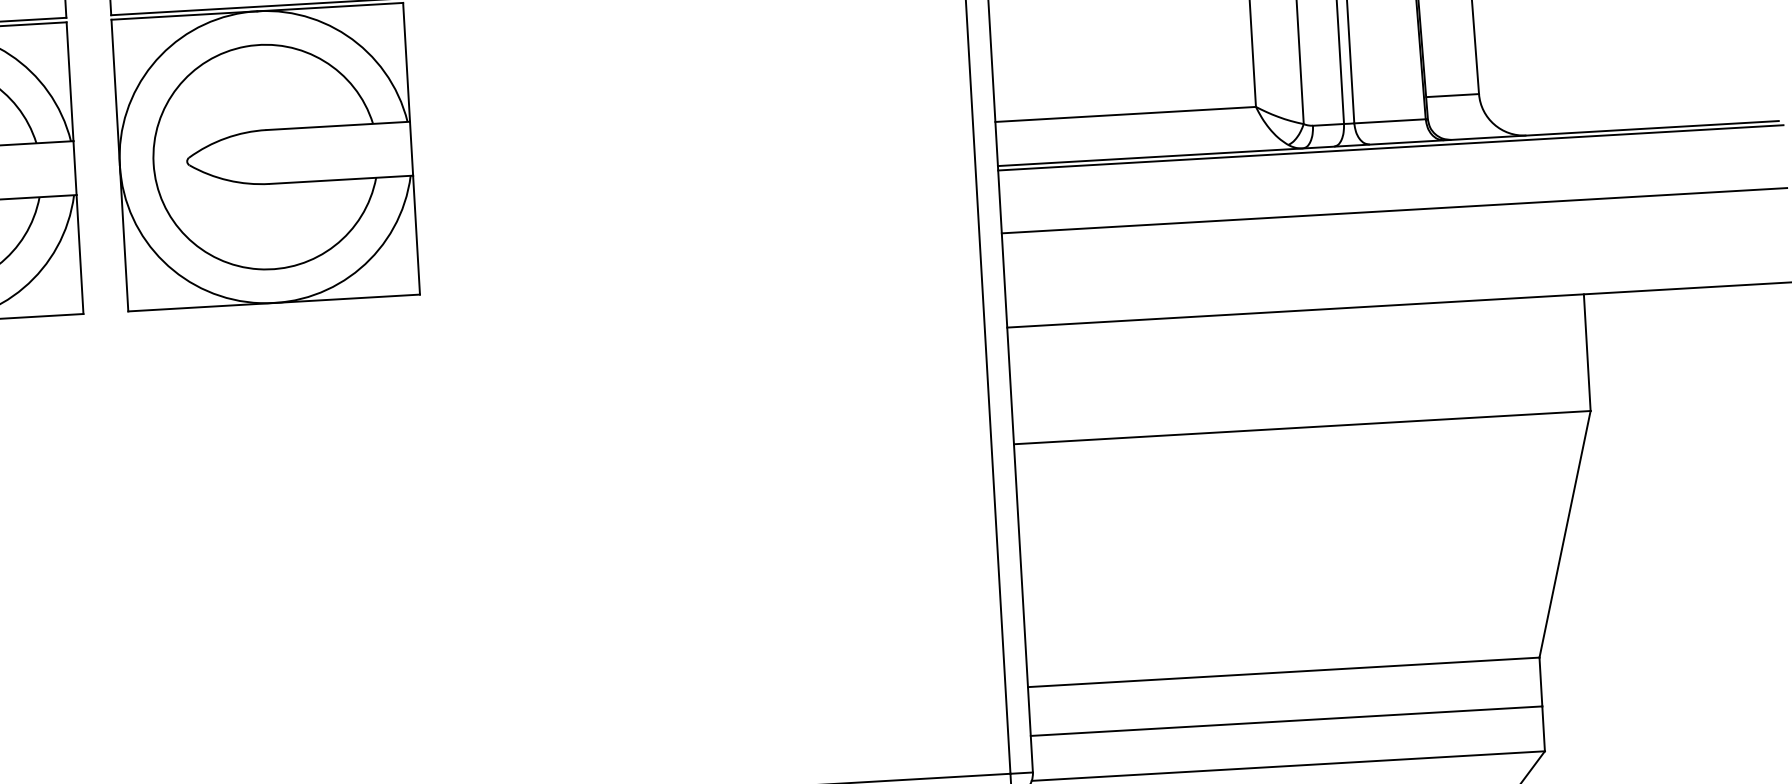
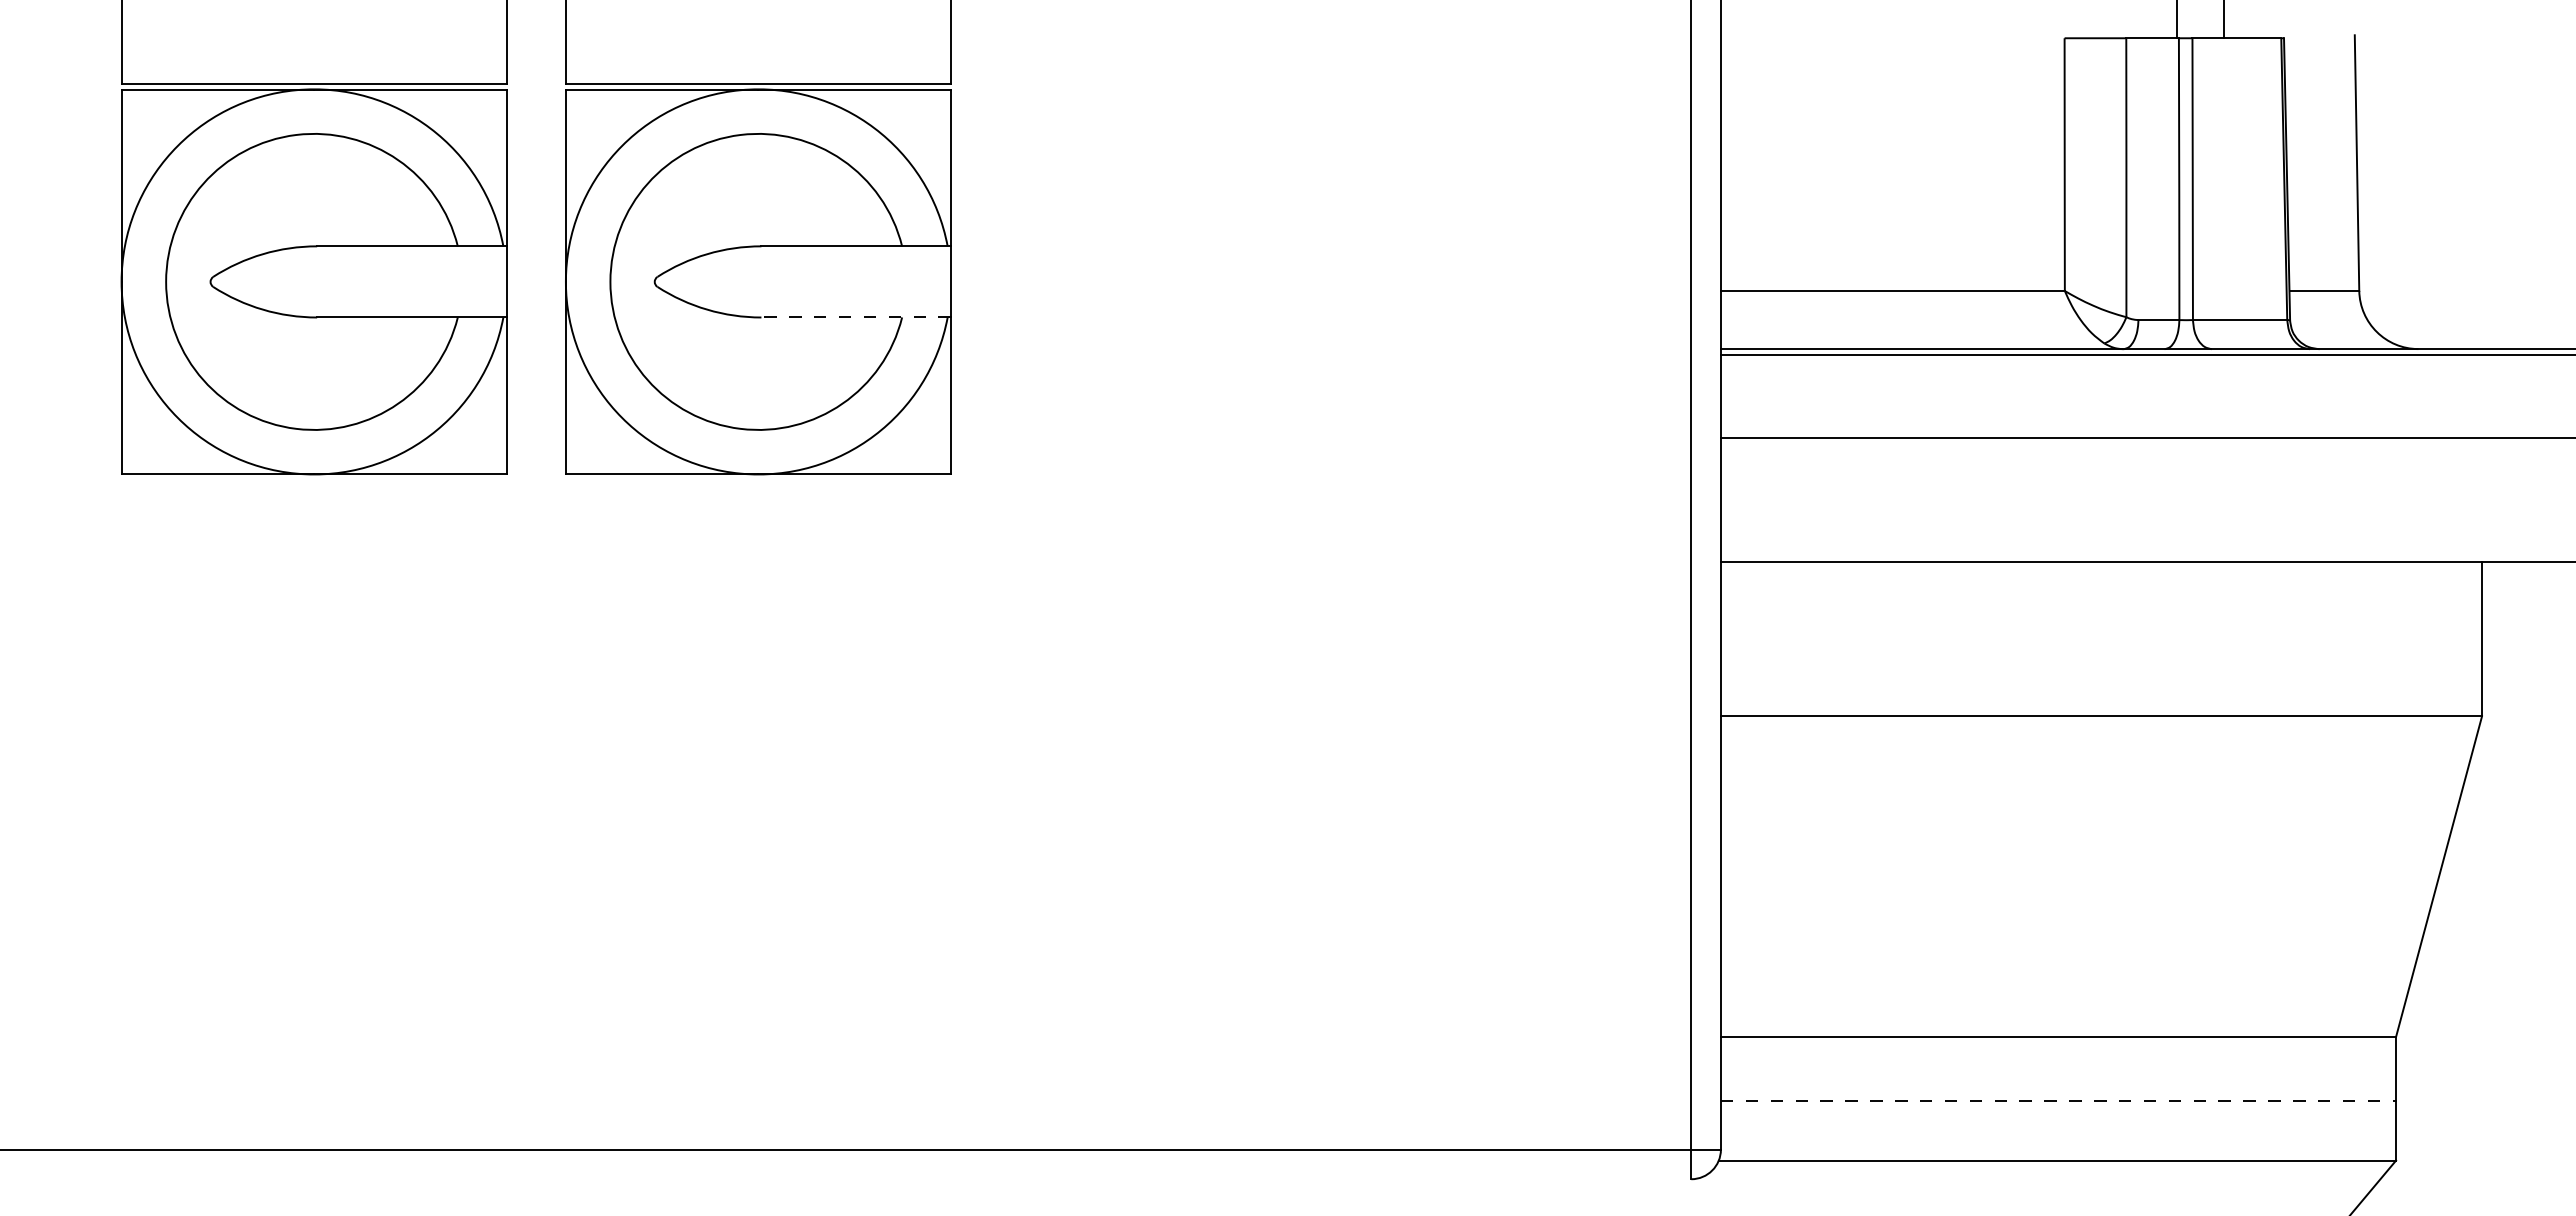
line: (341, 179) -> (856, 317), solid -> dashed
line: (1286, 721) -> (2058, 1101), solid -> dashed

